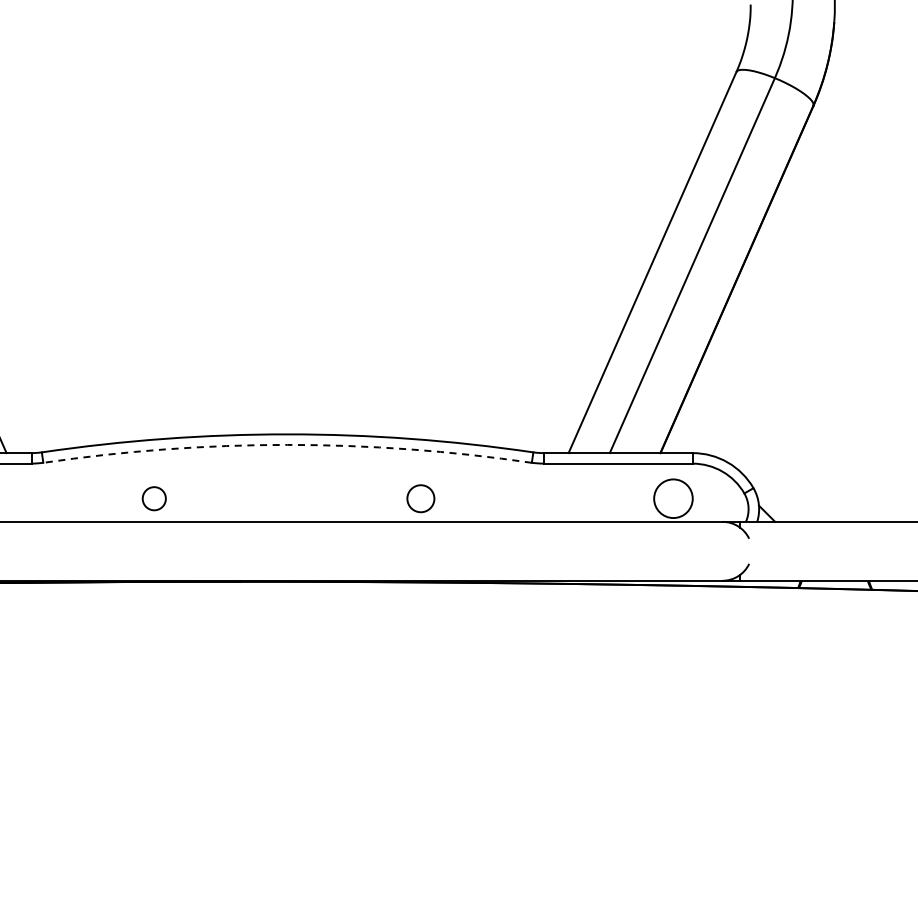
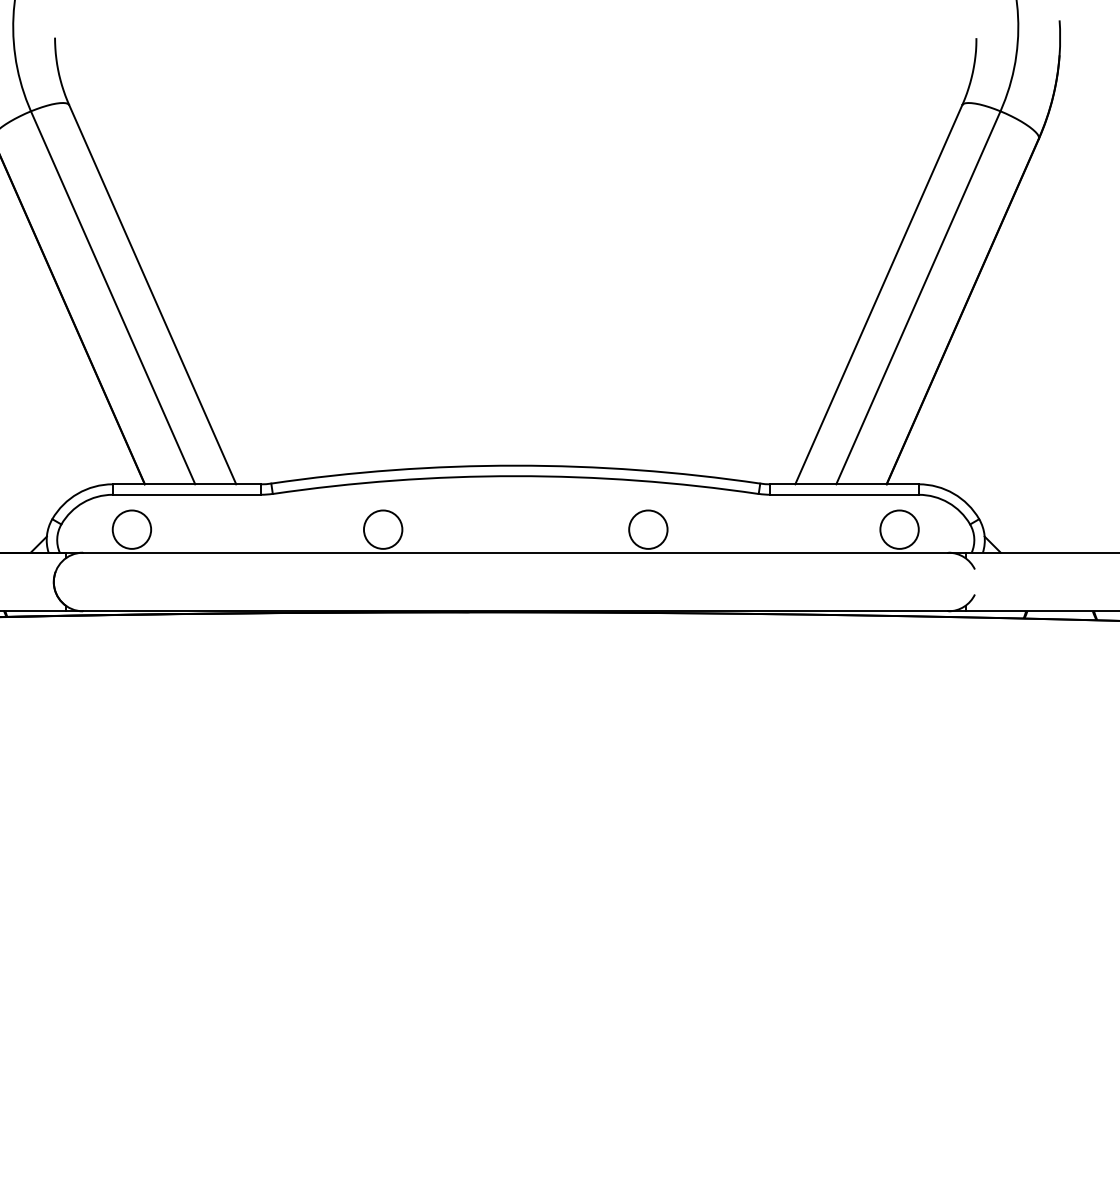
arc: (287, 445) -> (515, 476), dashed -> solid
circle: (153, 498) -> (382, 529), size x1.67
circle: (421, 498) -> (648, 529), size x1.43

